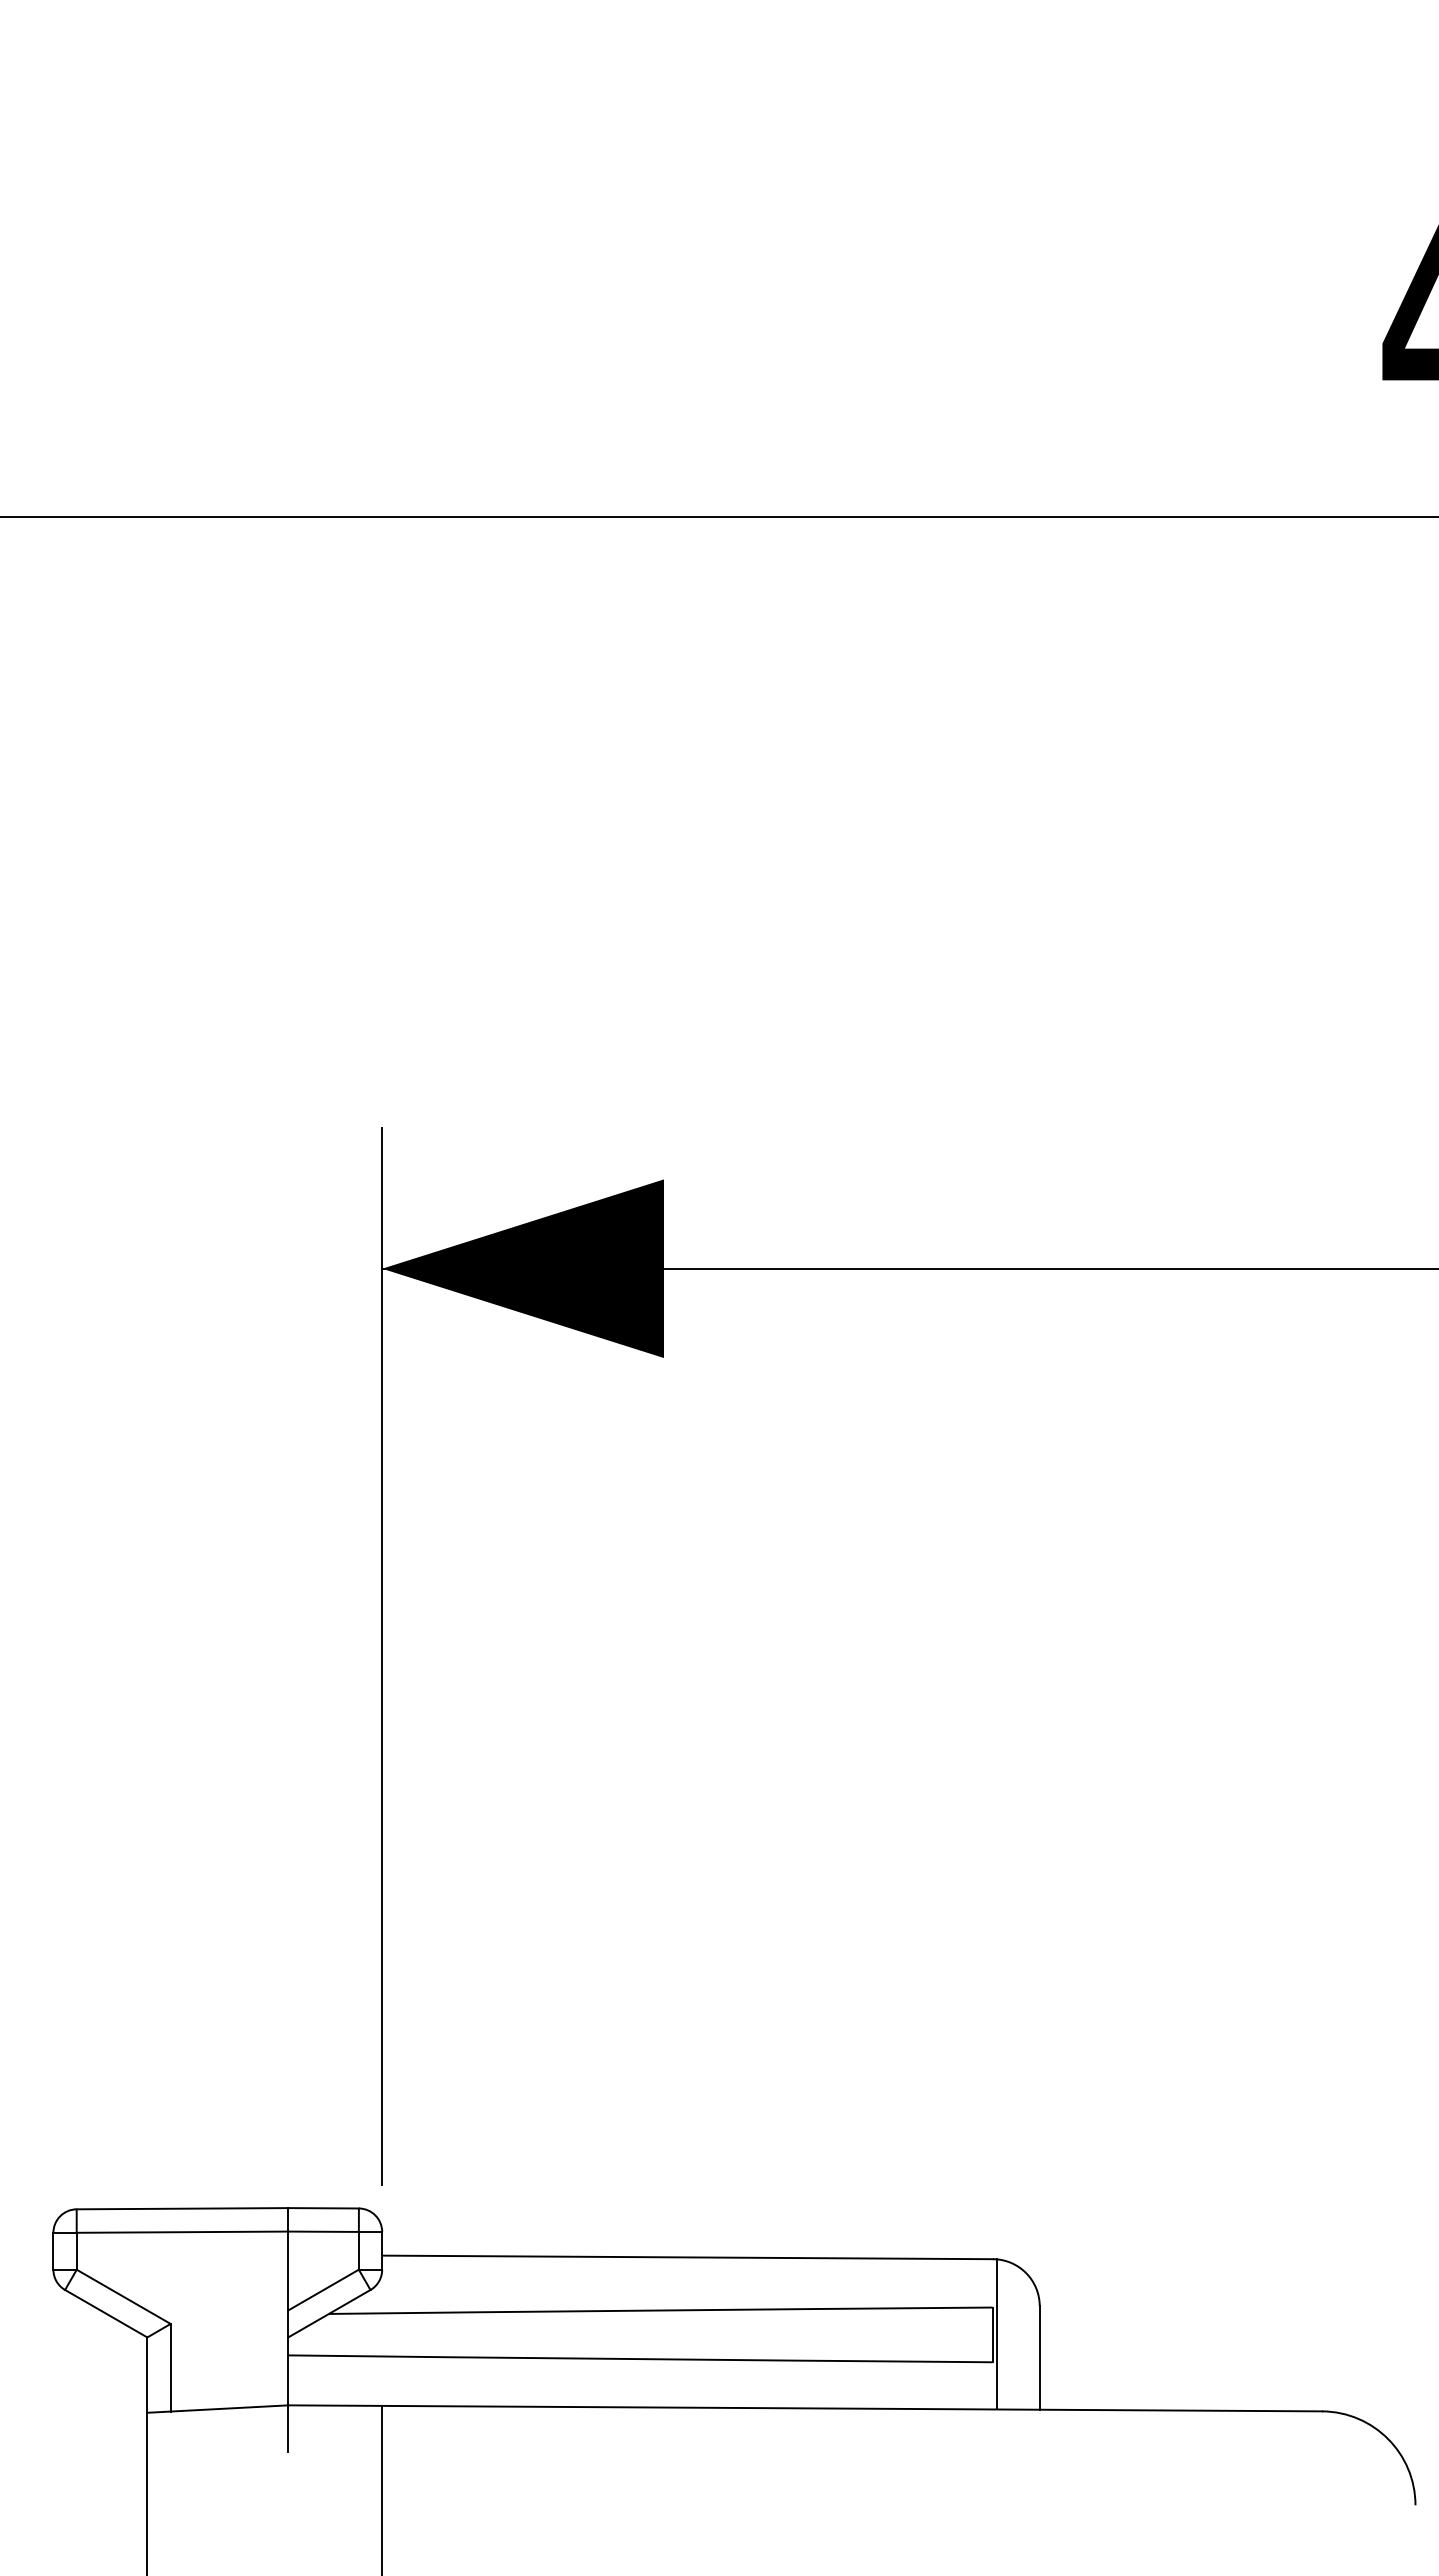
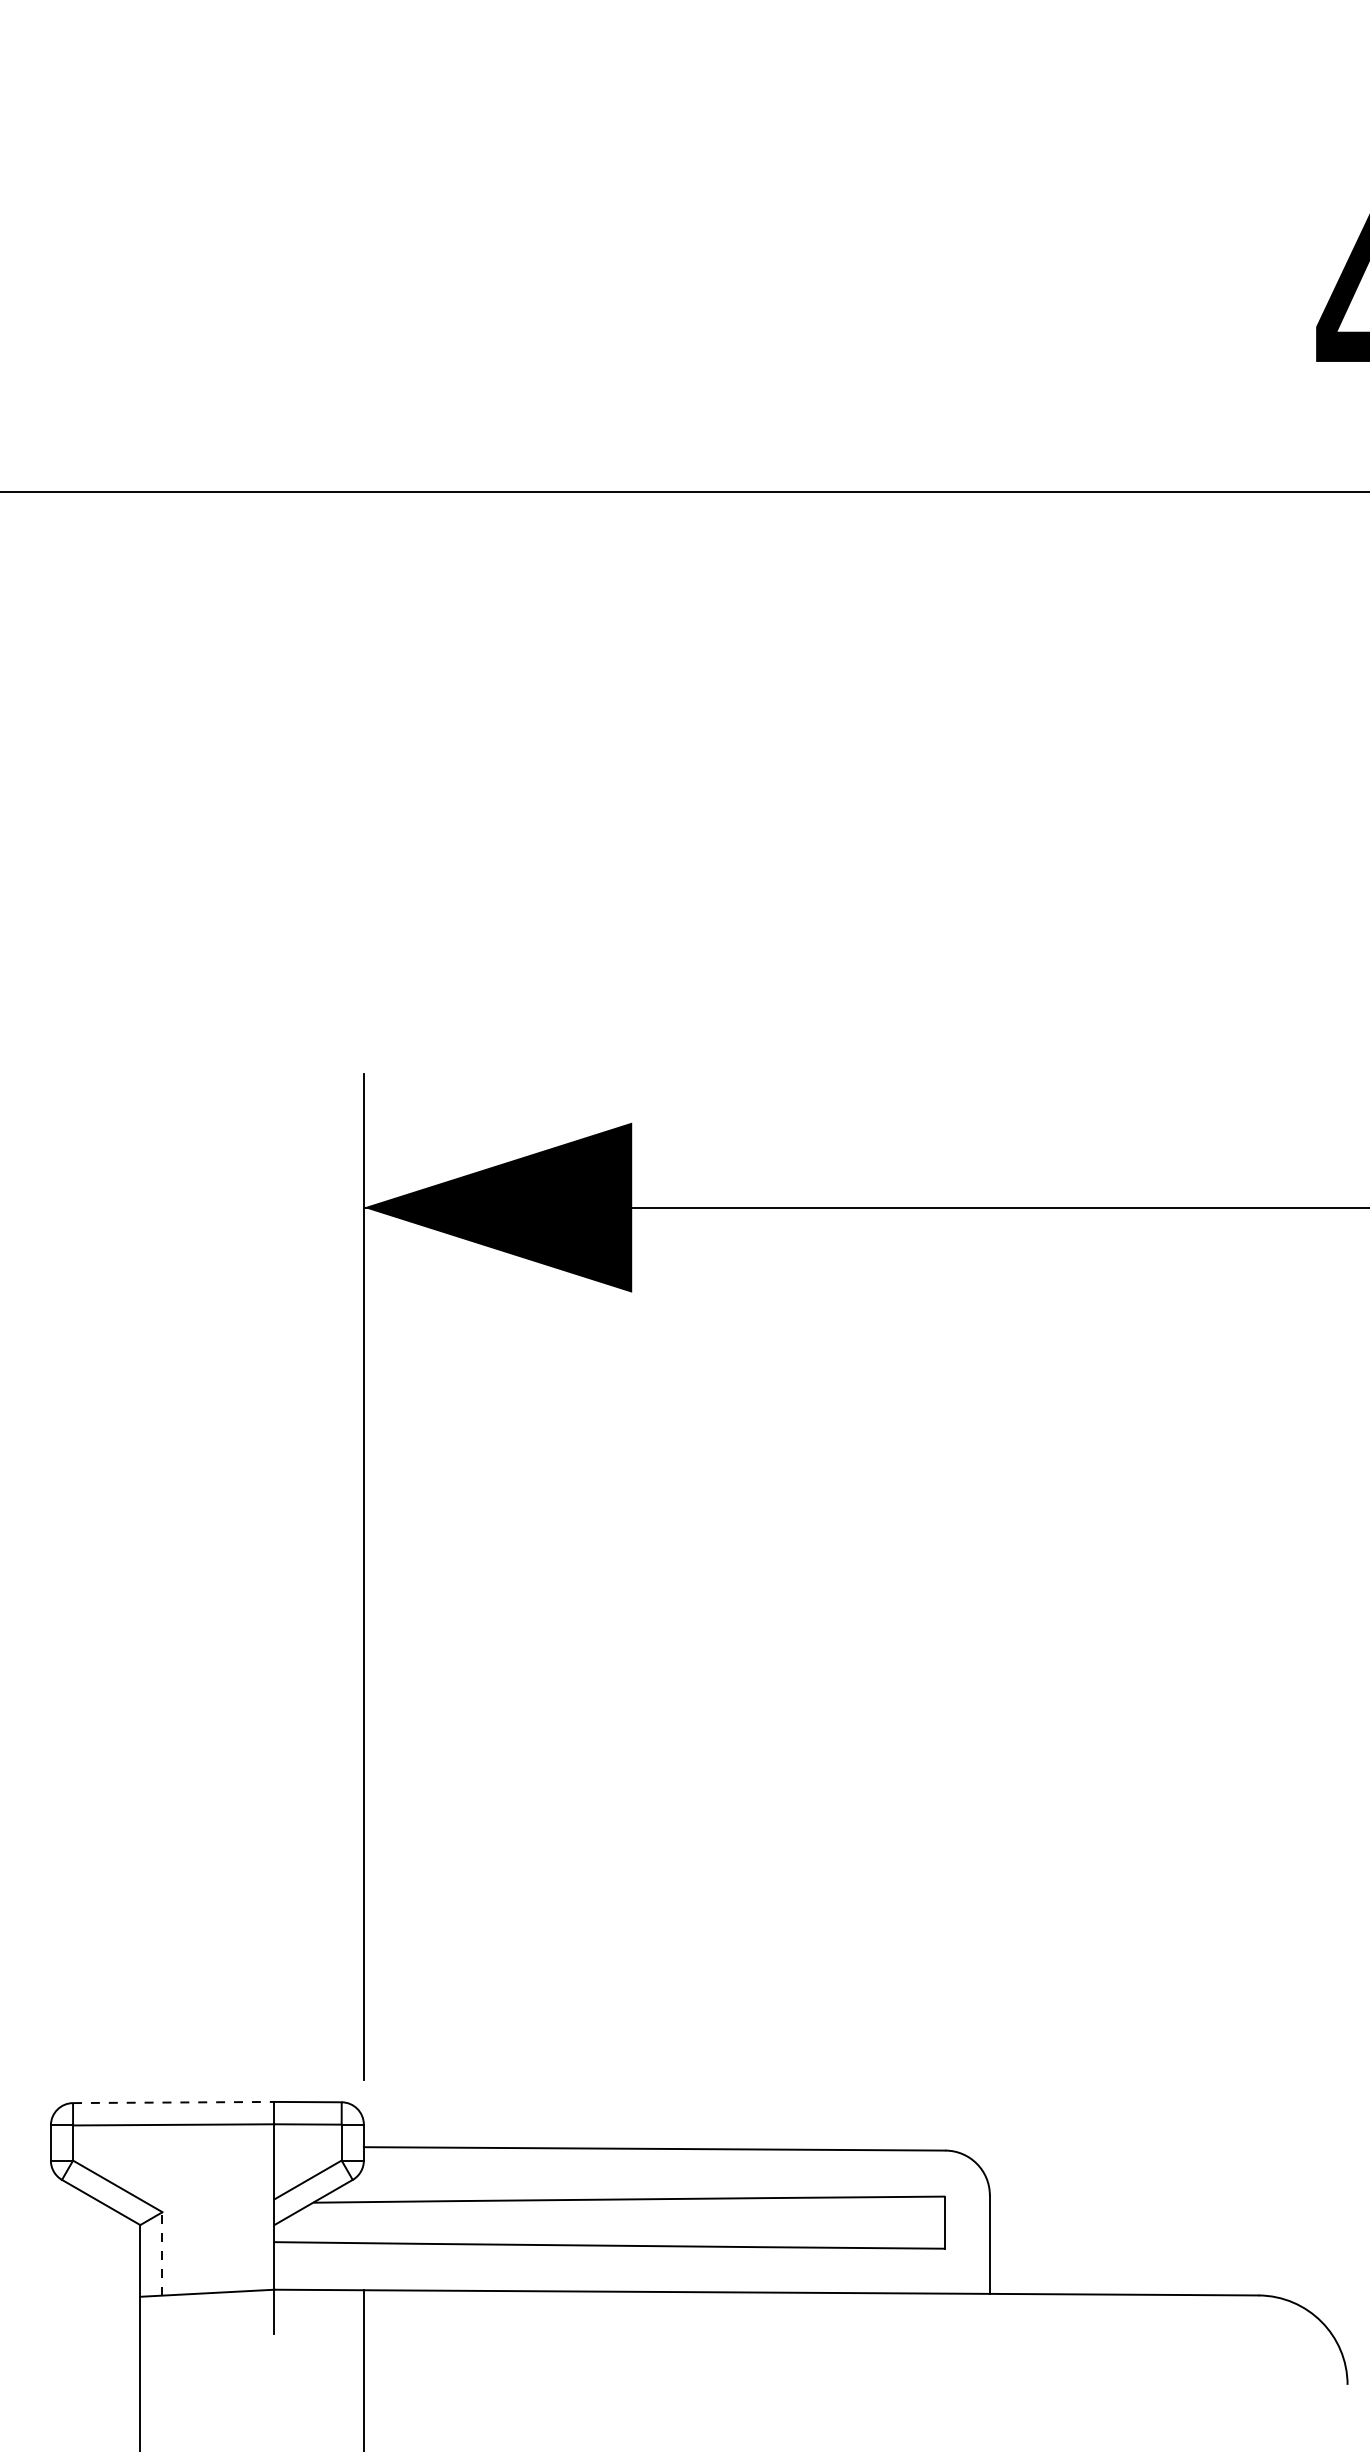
line: (182, 2208) -> (173, 2102), solid -> dashed
line: (997, 2334) -> (949, 2222), removed
line: (170, 2367) -> (162, 2253), solid -> dashed

